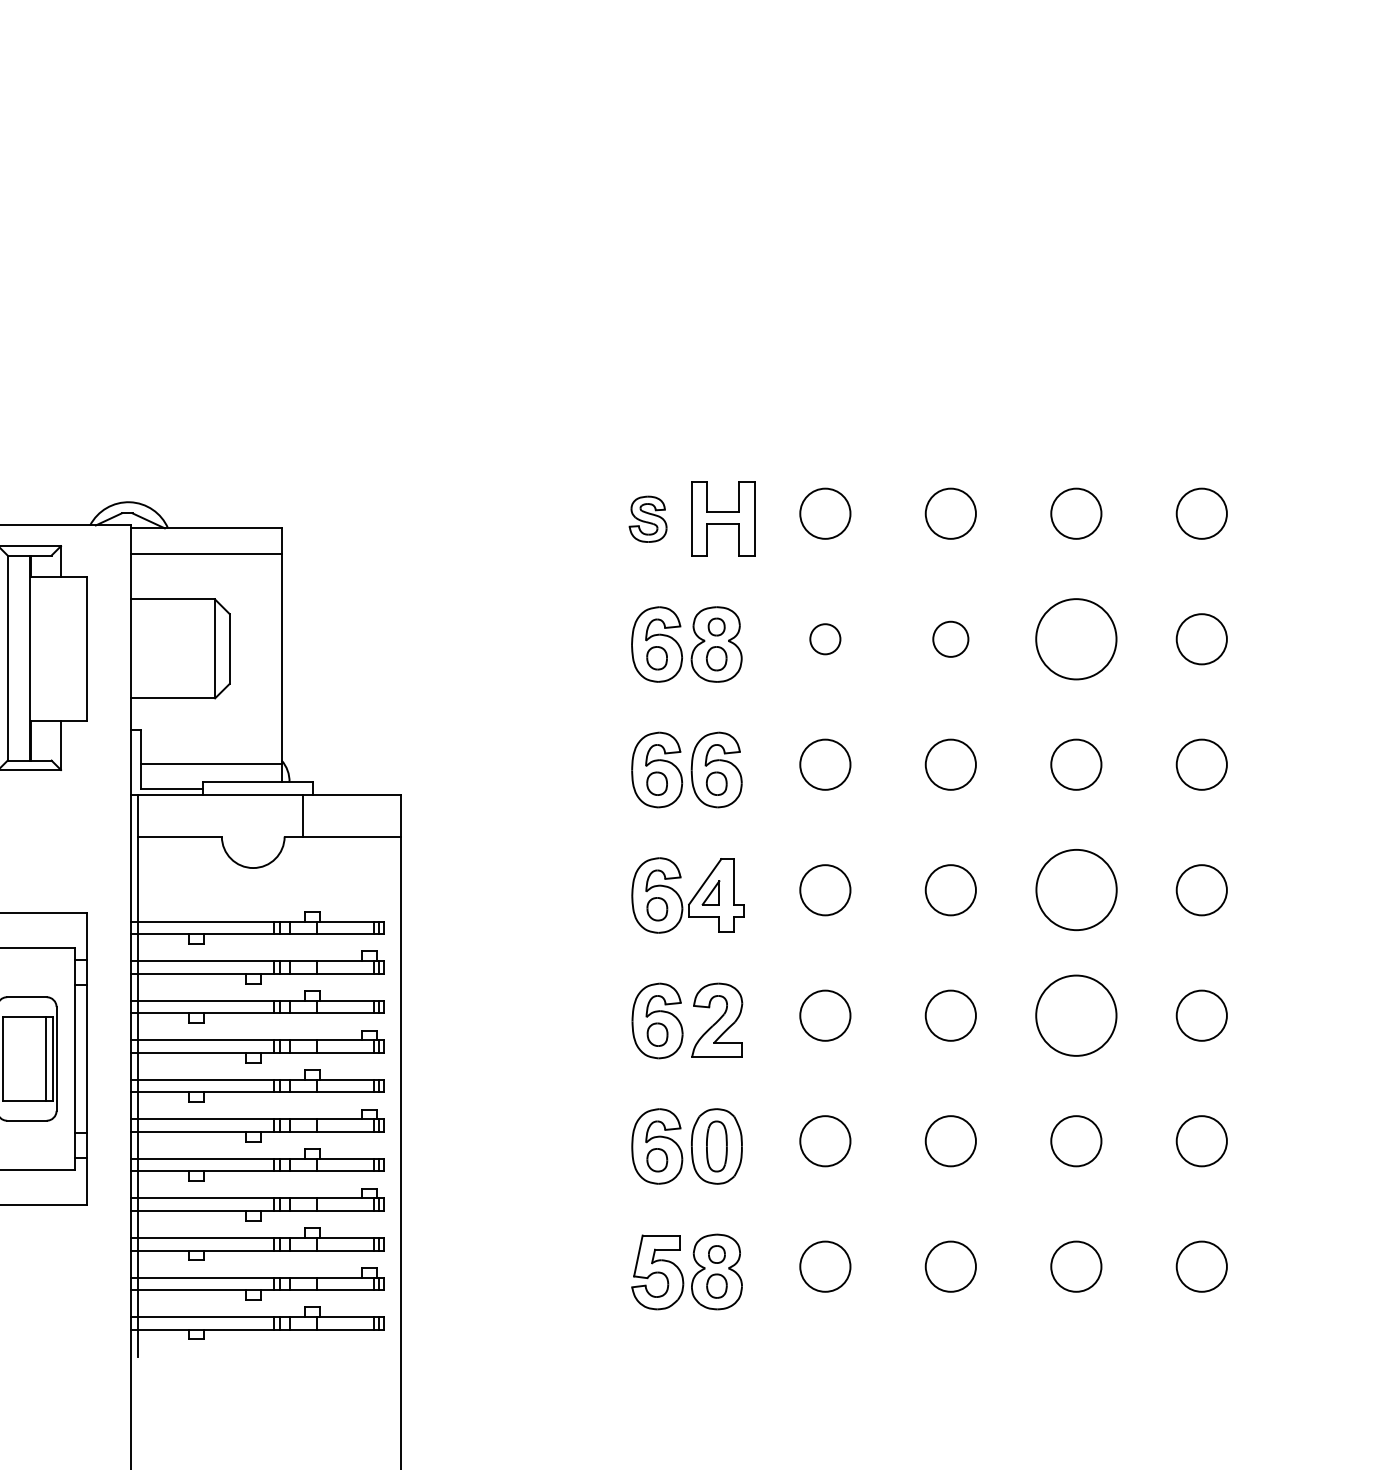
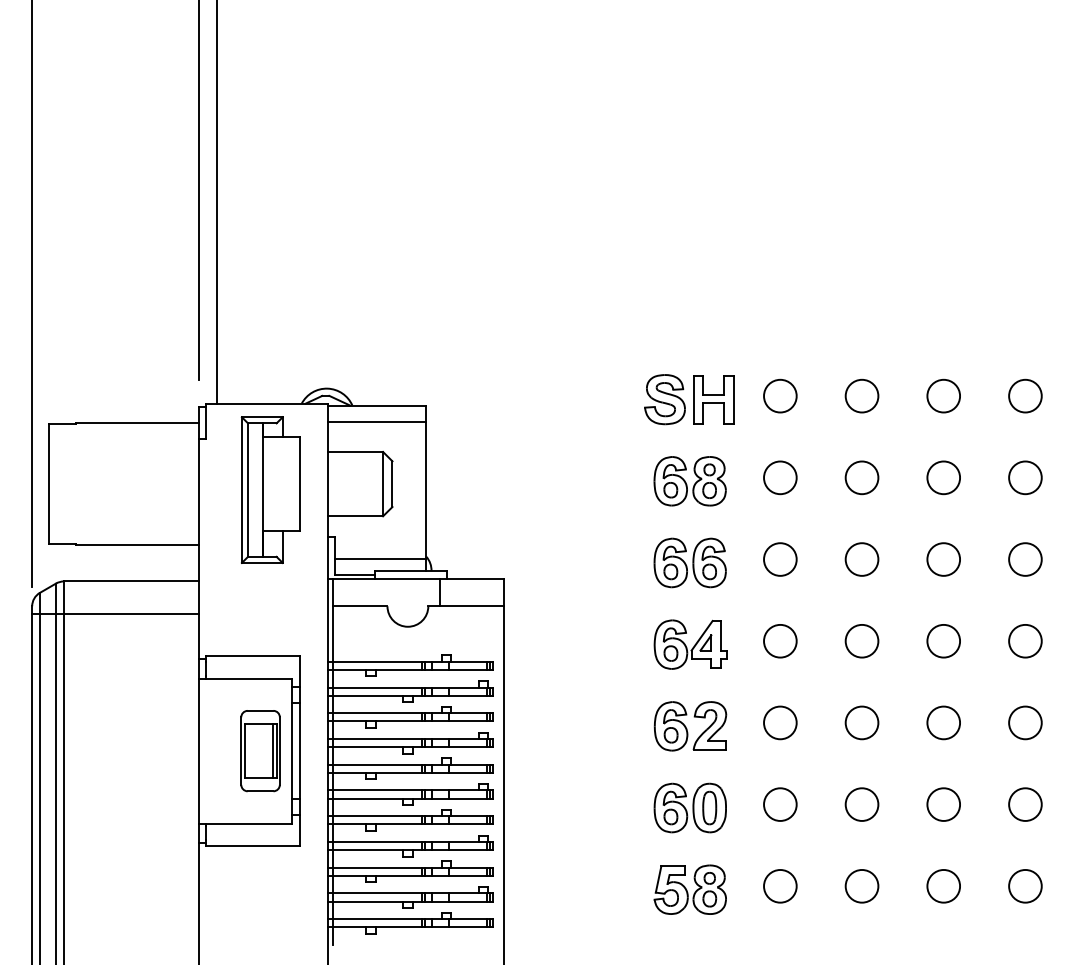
part: (647, 518) -> (664, 399), size x1.67
circle: (825, 638) -> (780, 477), size x1.67
circle: (950, 638) -> (861, 477), size x1.43
circle: (1075, 638) -> (943, 477), size x0.62
circle: (1075, 890) -> (943, 641), size x0.62
circle: (1075, 1015) -> (943, 722), size x0.62

